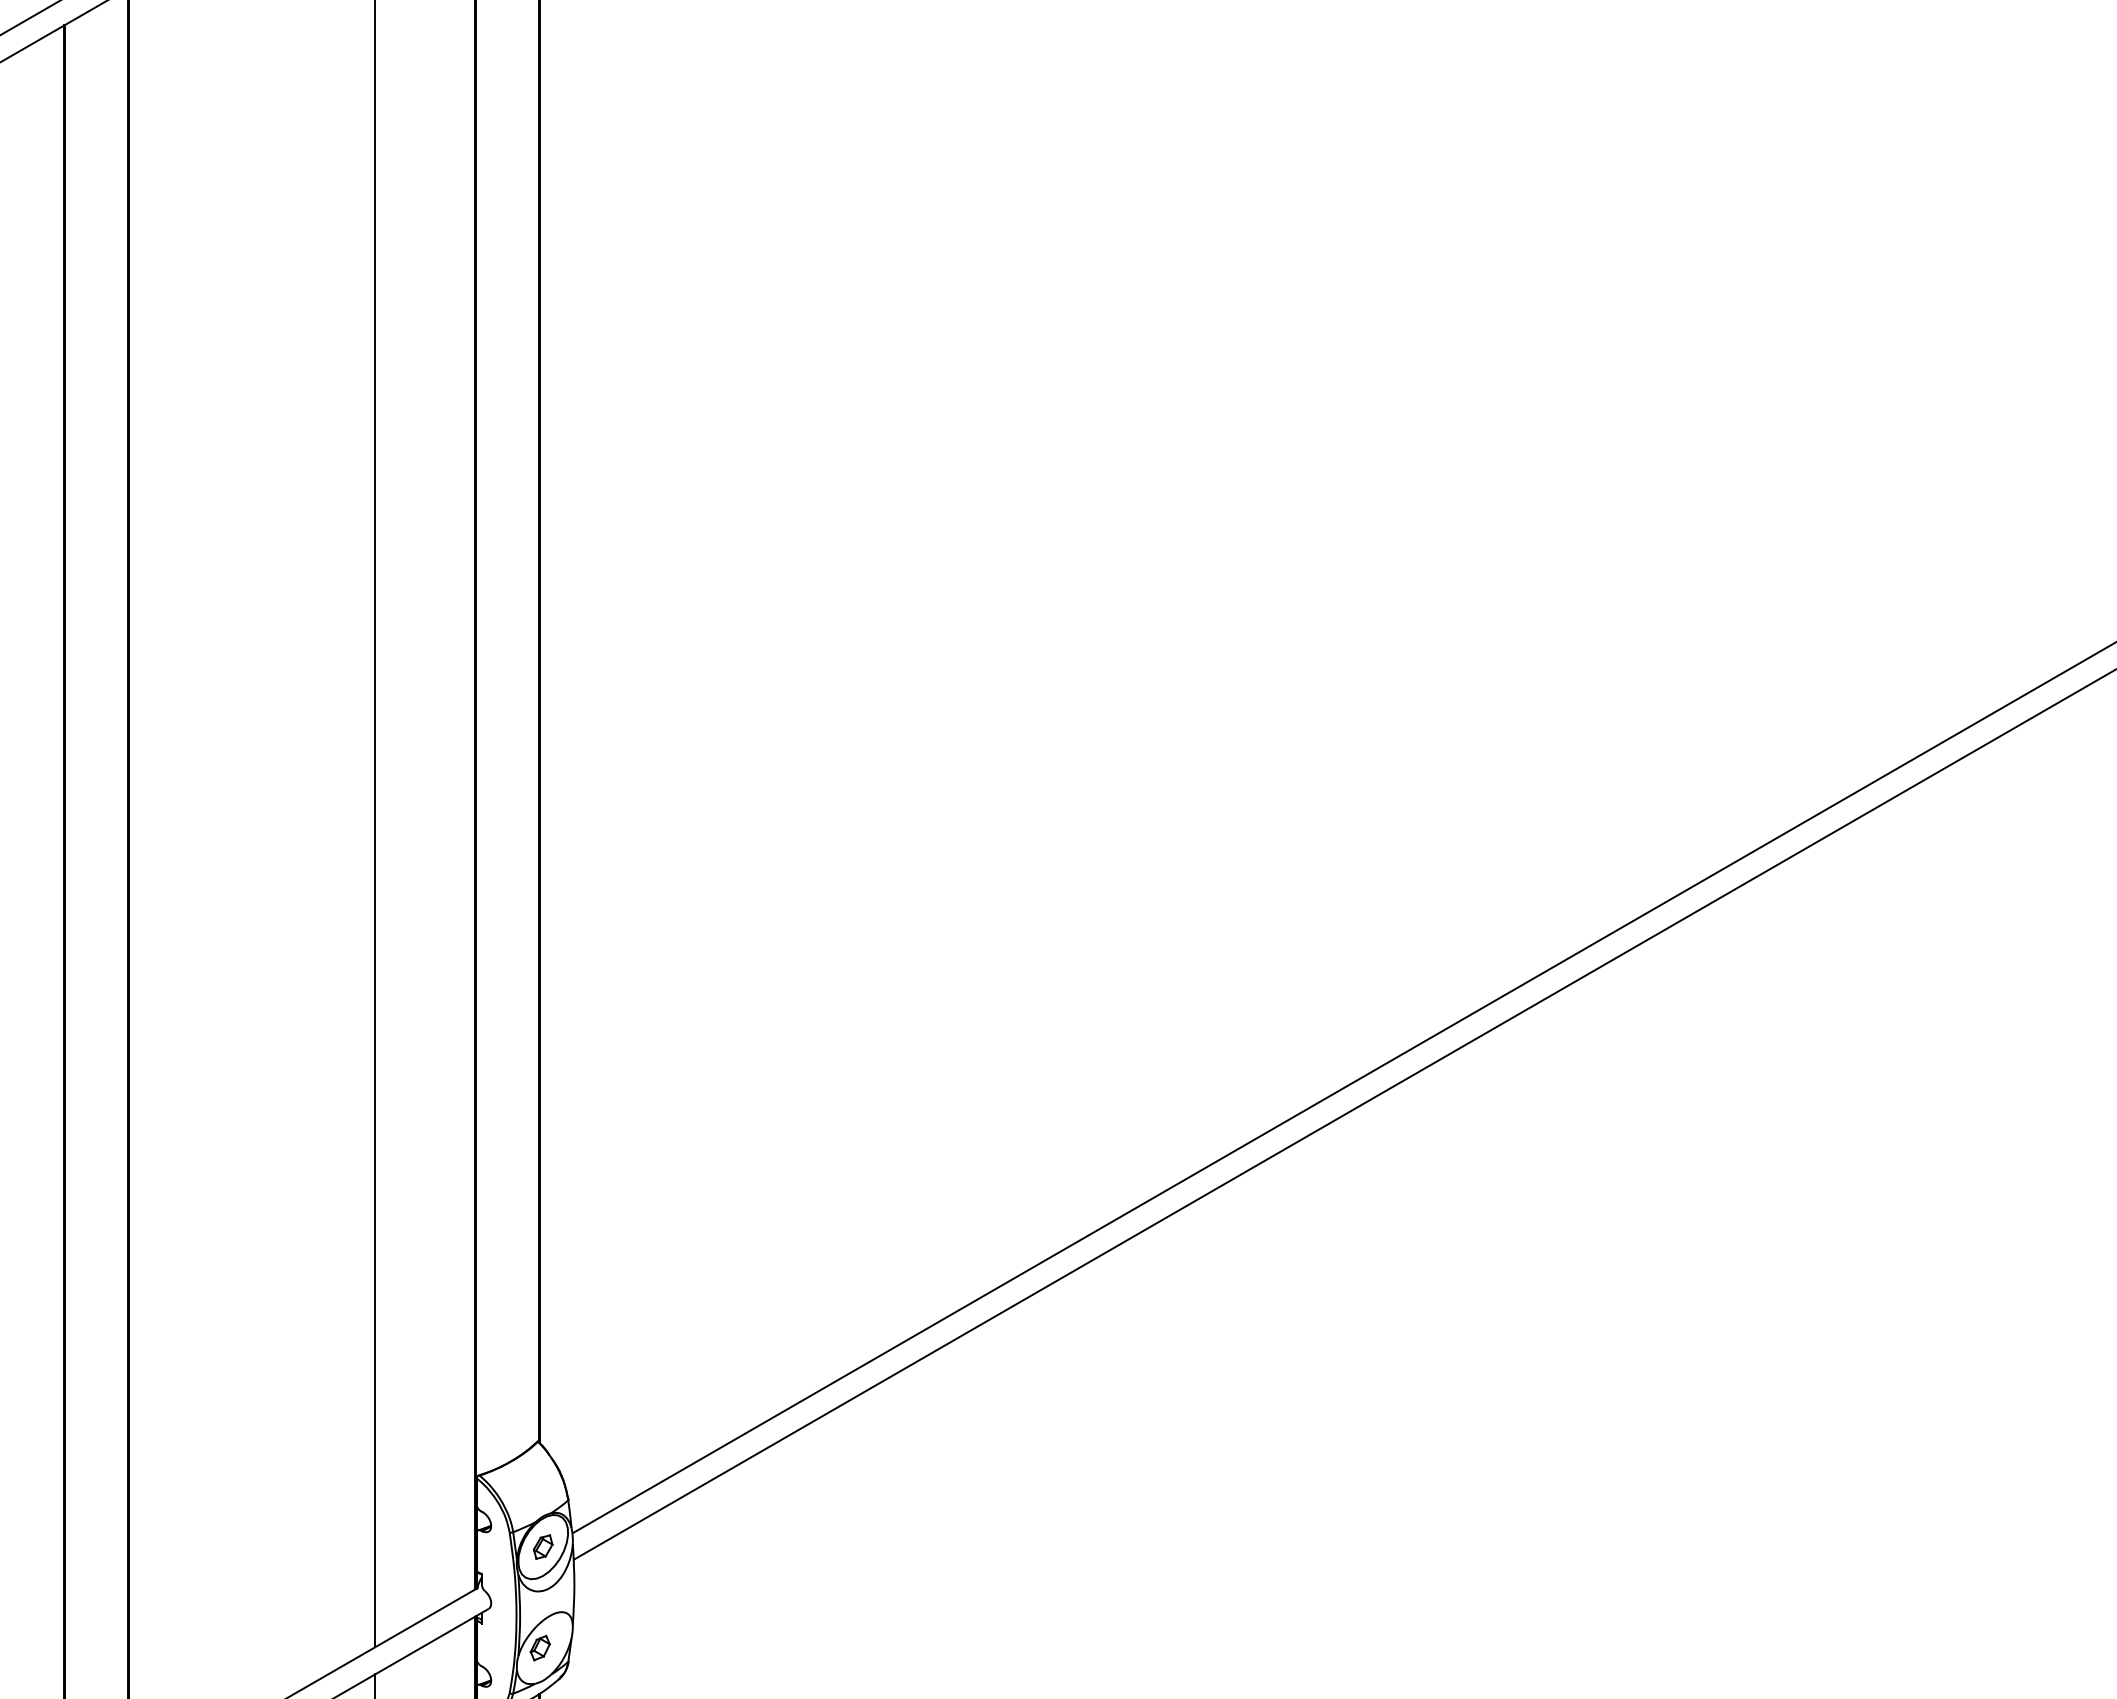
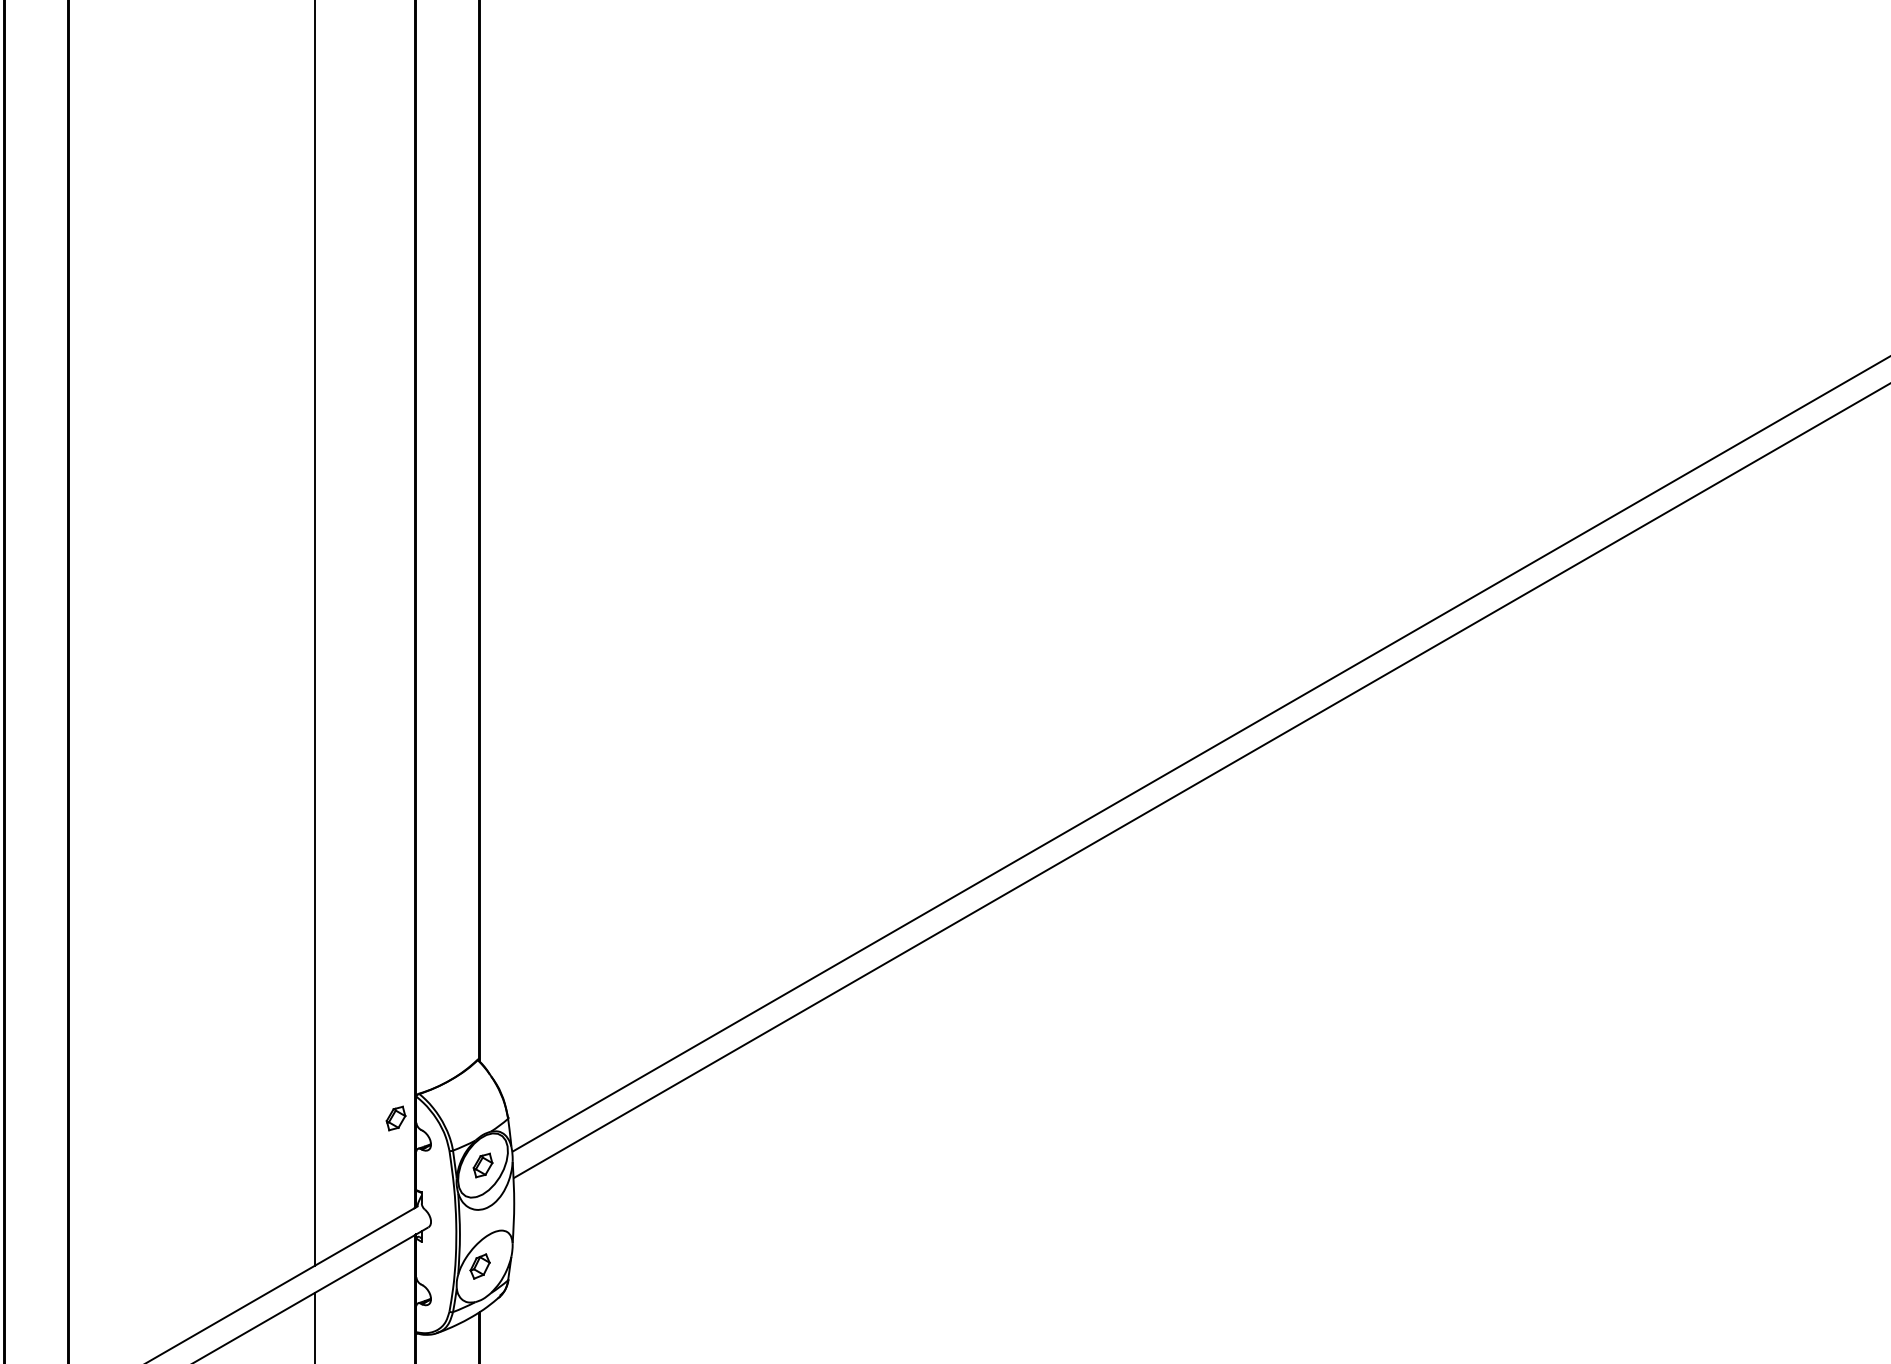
part: (455, 1499) -> (395, 1117), added

